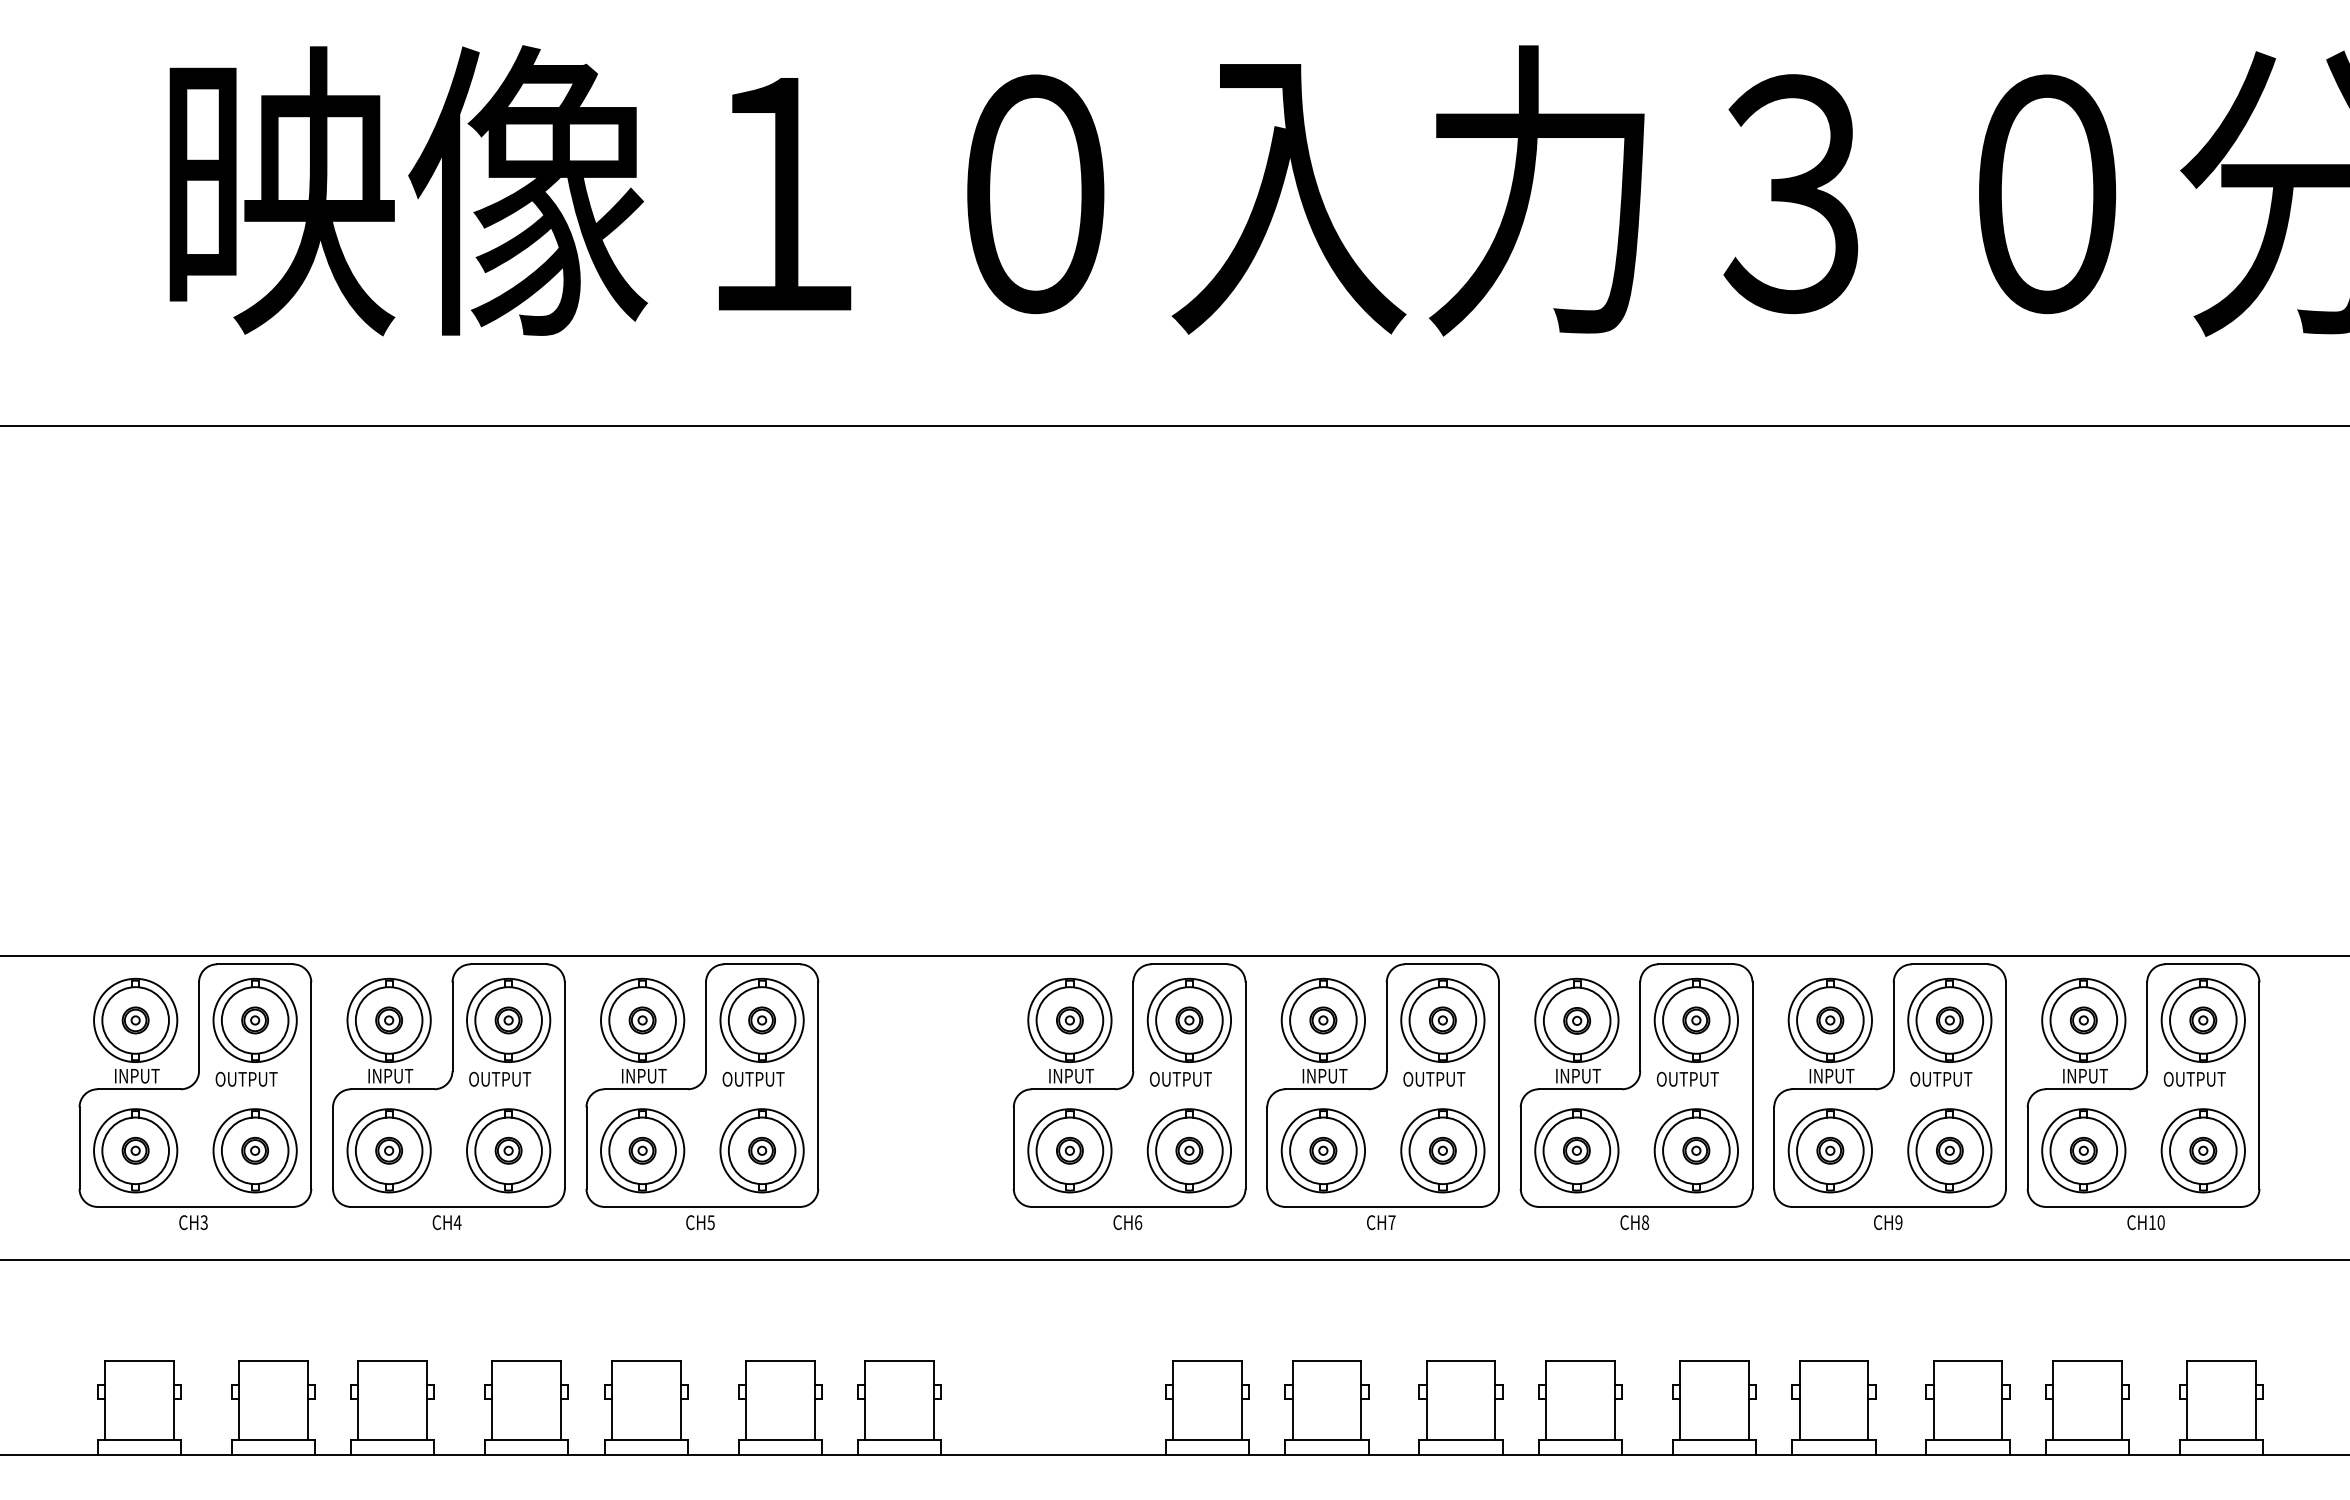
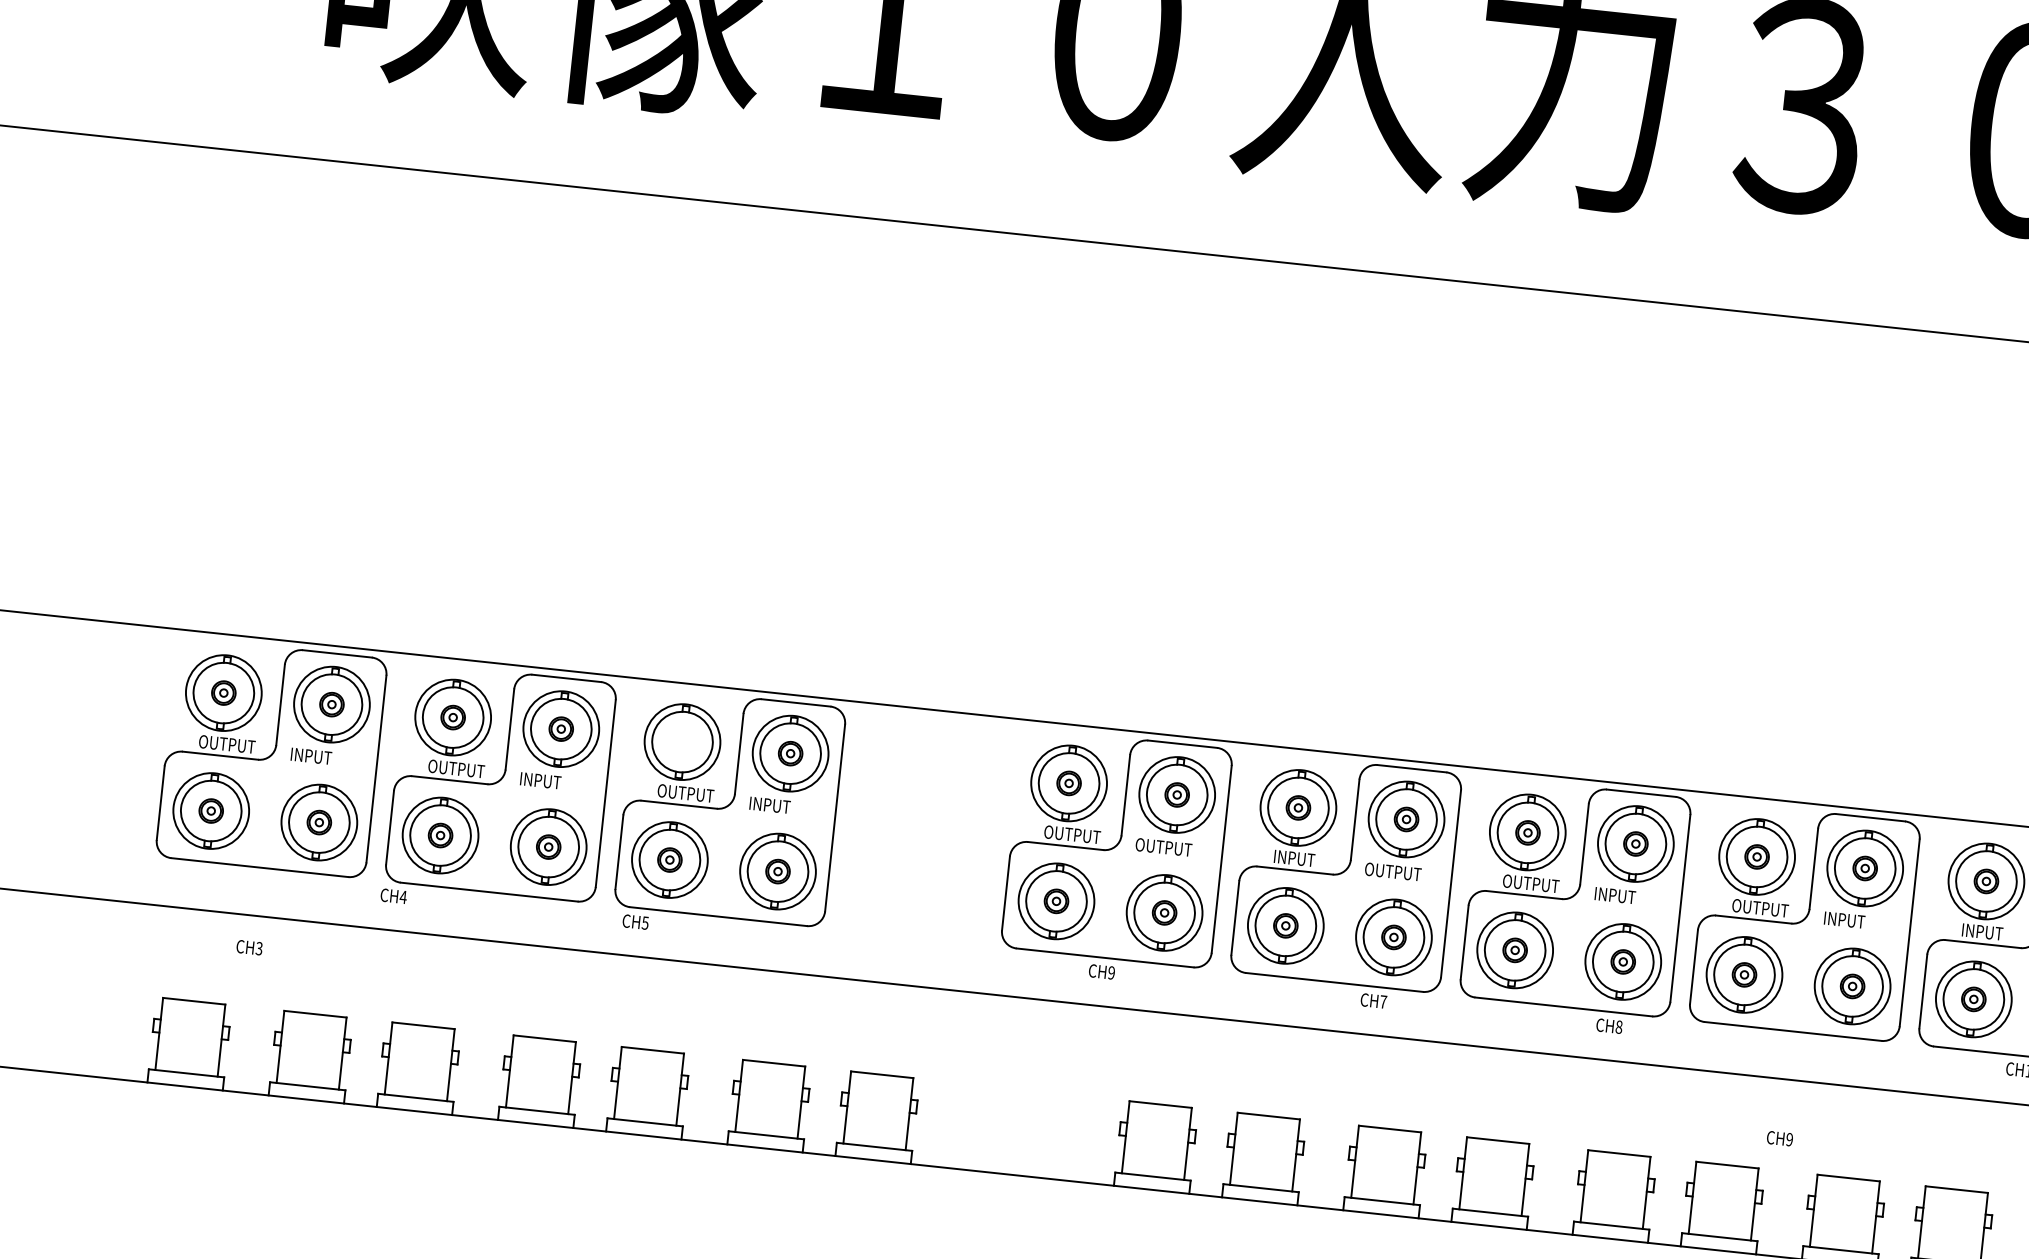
part: (642, 1020) -> (682, 742), removed
text: (145, 1075) -> (227, 743), INPUT -> OUTPUT
text: (398, 1075) -> (456, 768), INPUT -> OUTPUT
text: (652, 1075) -> (686, 792), INPUT -> OUTPUT
text: (1079, 1075) -> (1072, 834), INPUT -> OUTPUT
text: (1586, 1075) -> (1531, 883), INPUT -> OUTPUT
text: (1839, 1075) -> (1760, 907), INPUT -> OUTPUT
text: (246, 1078) -> (318, 756), OUTPUT -> INPUT
text: (500, 1078) -> (548, 780), OUTPUT -> INPUT
text: (753, 1078) -> (777, 805), OUTPUT -> INPUT
text: (1687, 1078) -> (1622, 895), OUTPUT -> INPUT
text: (1941, 1078) -> (1852, 920), OUTPUT -> INPUT
text: (193, 1222) -> (249, 947), moved
text: (446, 1222) -> (393, 896), moved
text: (700, 1222) -> (635, 922), moved
text: (1138, 1222) -> (1111, 972), CH6 -> CH9
text: (1381, 1222) -> (1374, 1000), moved
text: (1634, 1222) -> (1609, 1026), moved
text: (1888, 1222) -> (1780, 1138), moved

